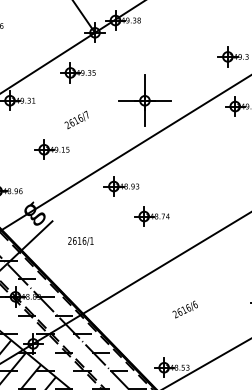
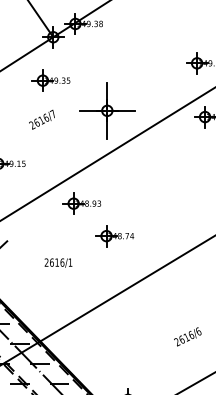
part: (77, 72) -> (50, 80), moved
text: (76, 119) -> (41, 119), moved
text: (80, 241) -> (58, 263), moved
text: (184, 309) -> (186, 336), moved

